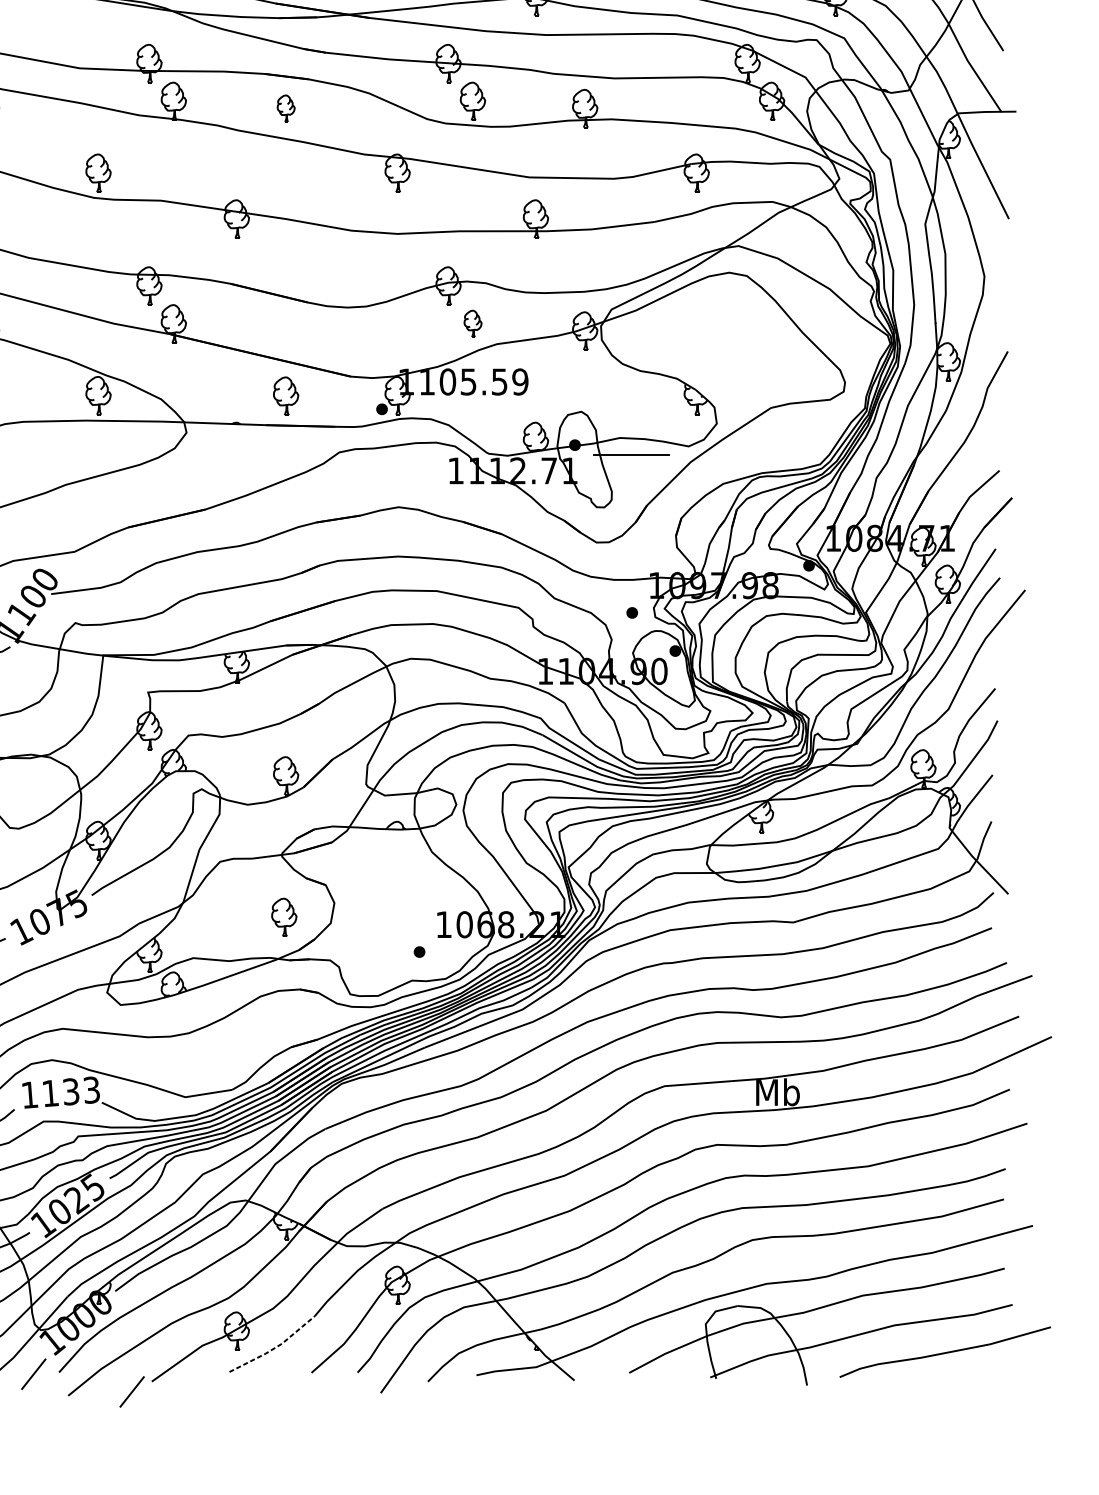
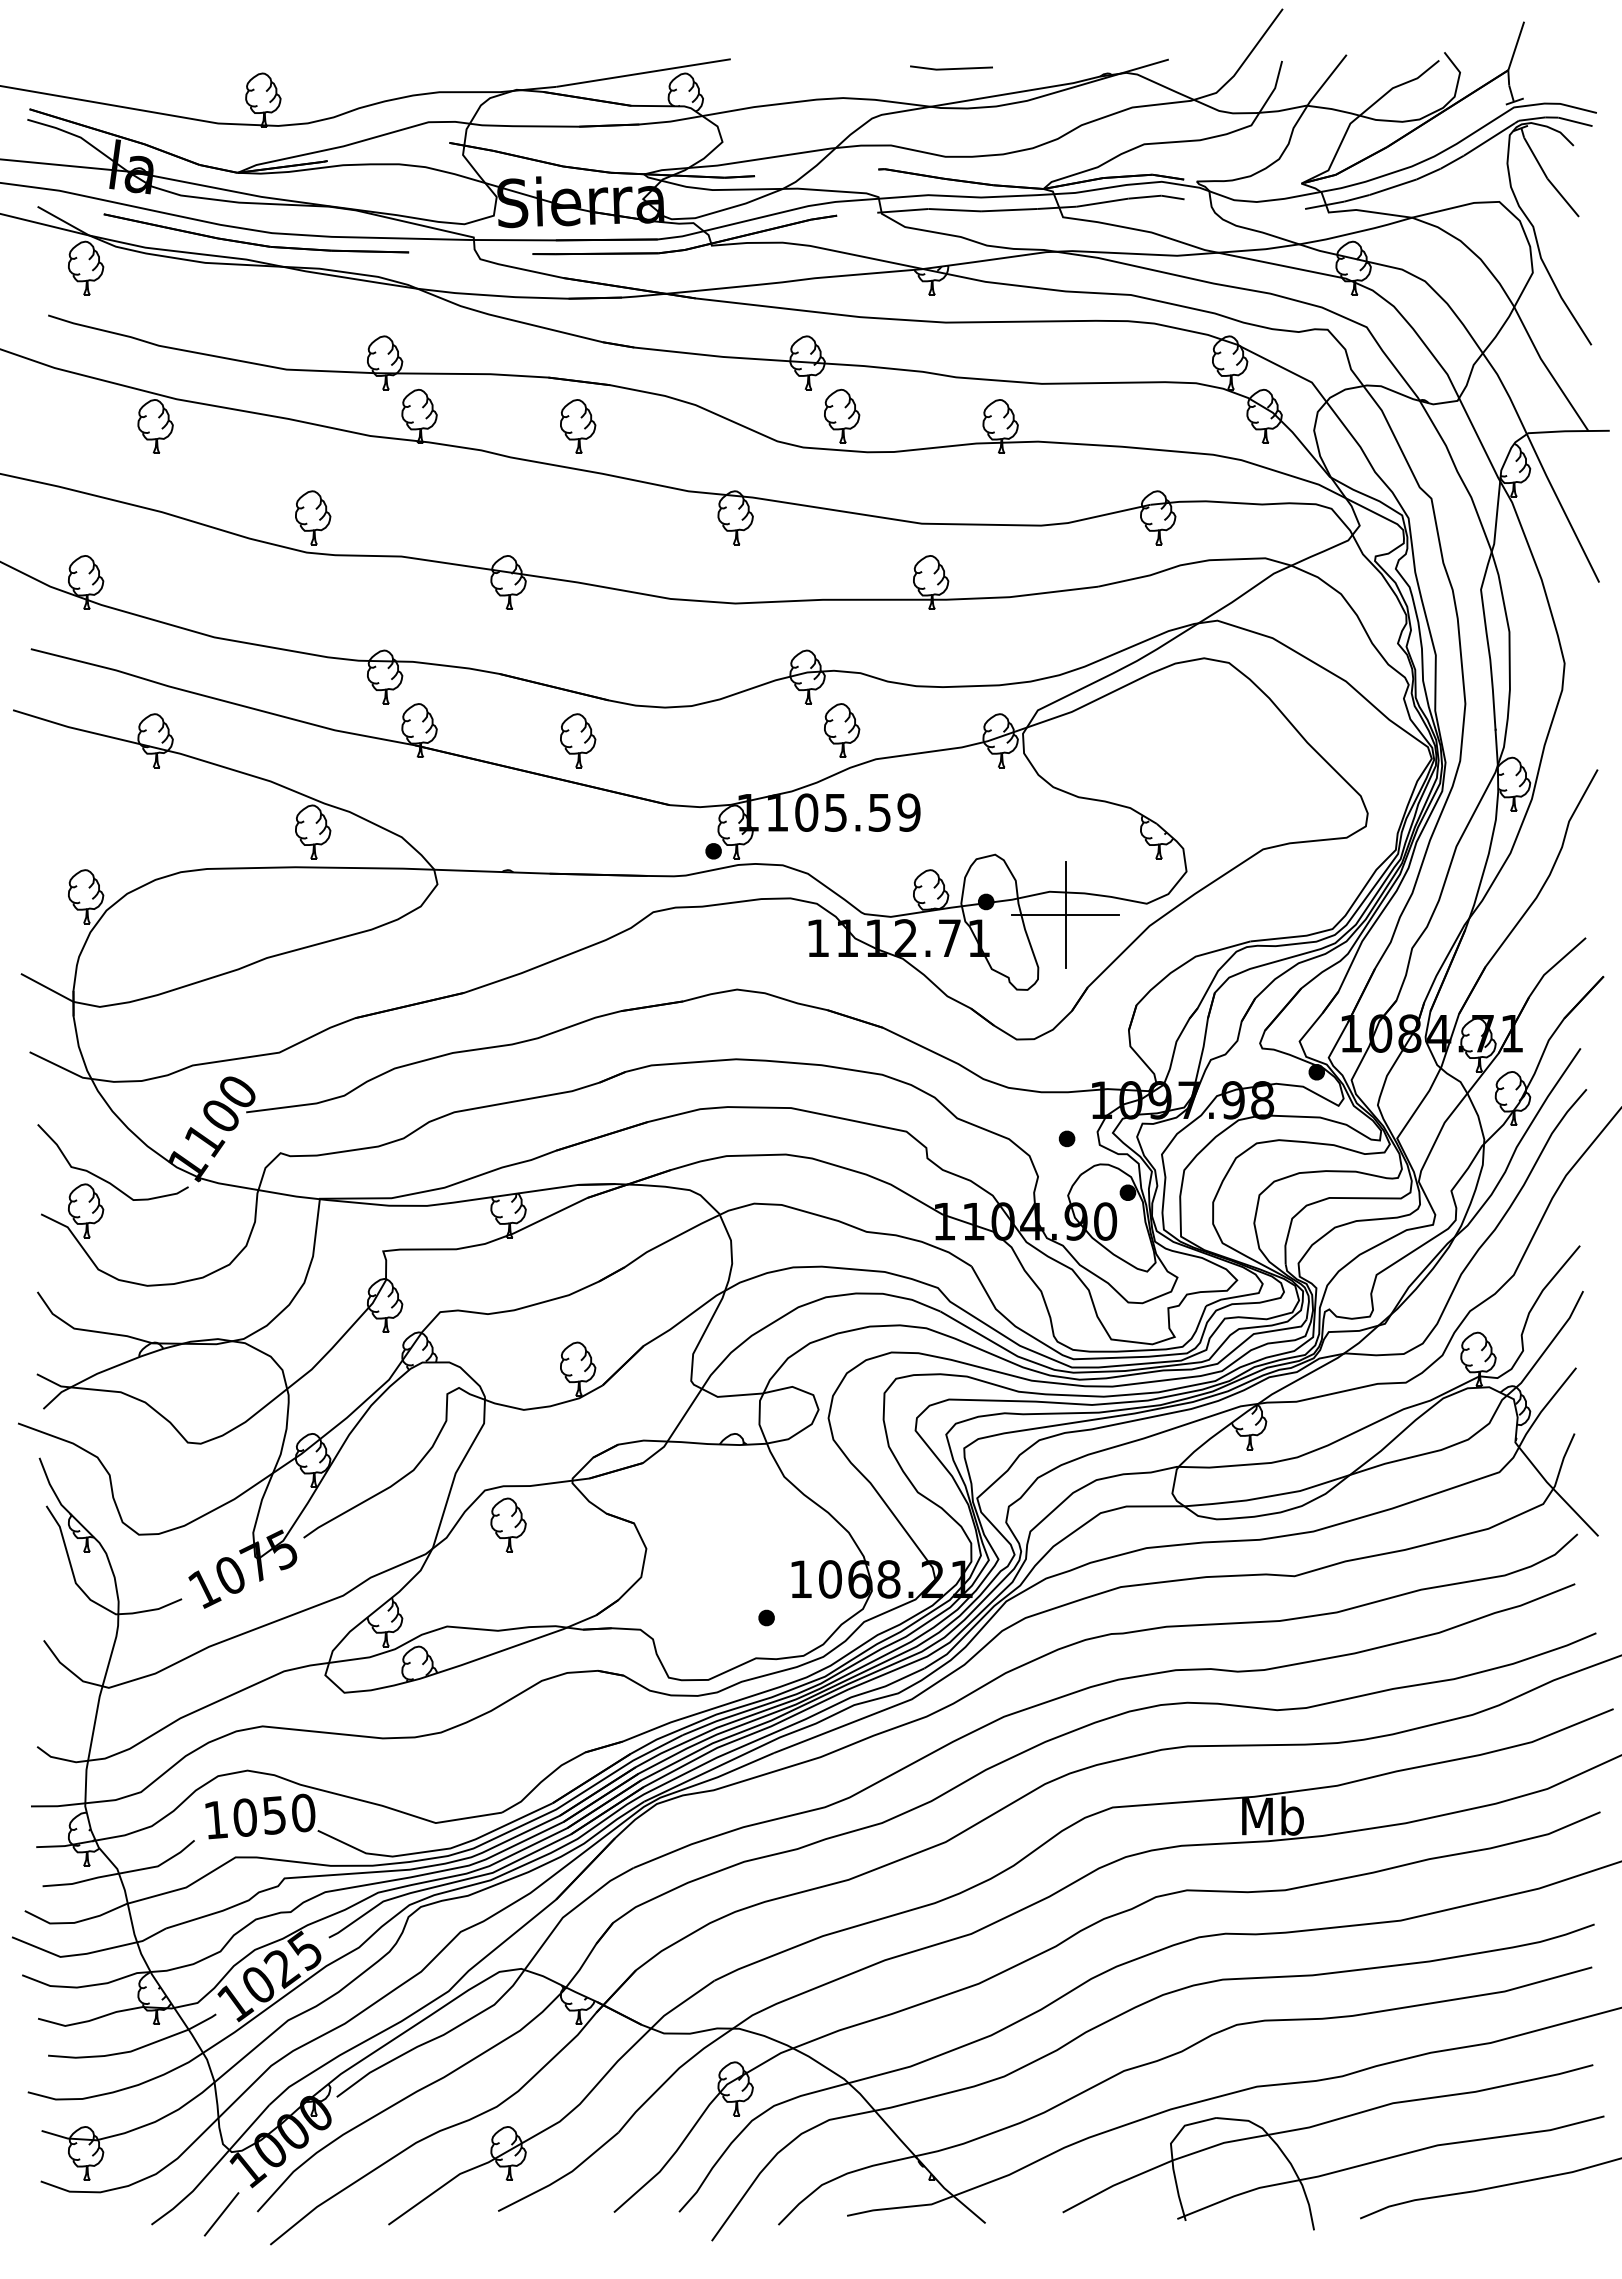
part: (286, 108) -> (578, 426), size x1.43
part: (473, 323) -> (842, 730), size x1.43
part: (286, 396) -> (578, 740), moved
line: (631, 454) -> (1065, 914), added
part: (284, 917) -> (508, 1524), moved
text: (71, 1091) -> (274, 1815), 1133 -> 1050
line: (275, 1348) -> (562, 2177), dashed -> solid
line: (132, 1392) -> (360, 2239), removed

